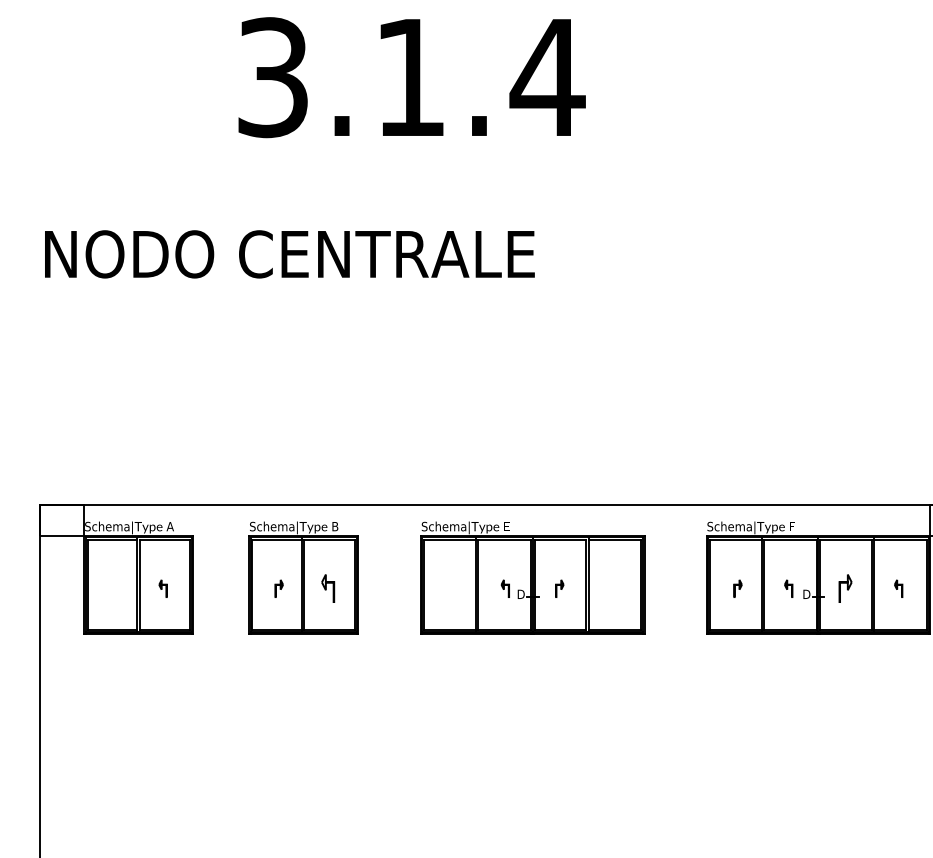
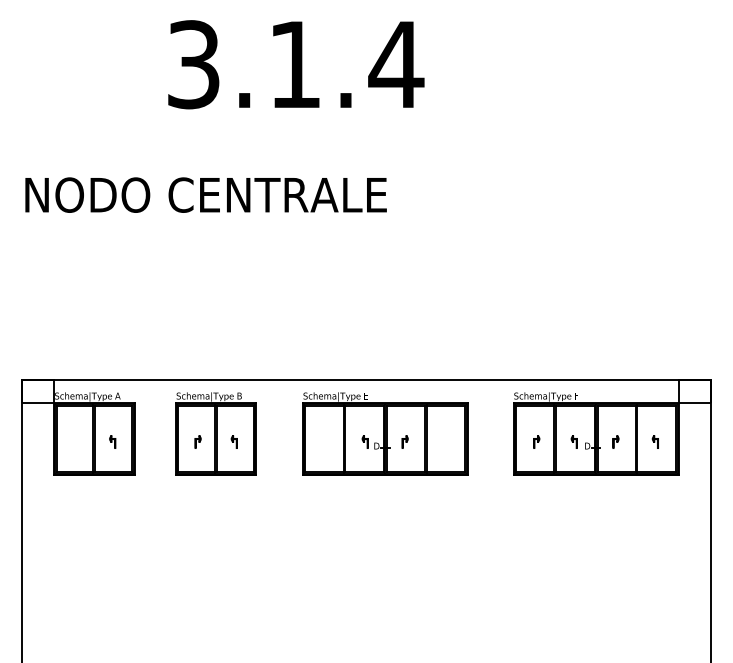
part: (326, 588) -> (233, 441), size x0.62
part: (844, 588) -> (615, 441), size x0.62

